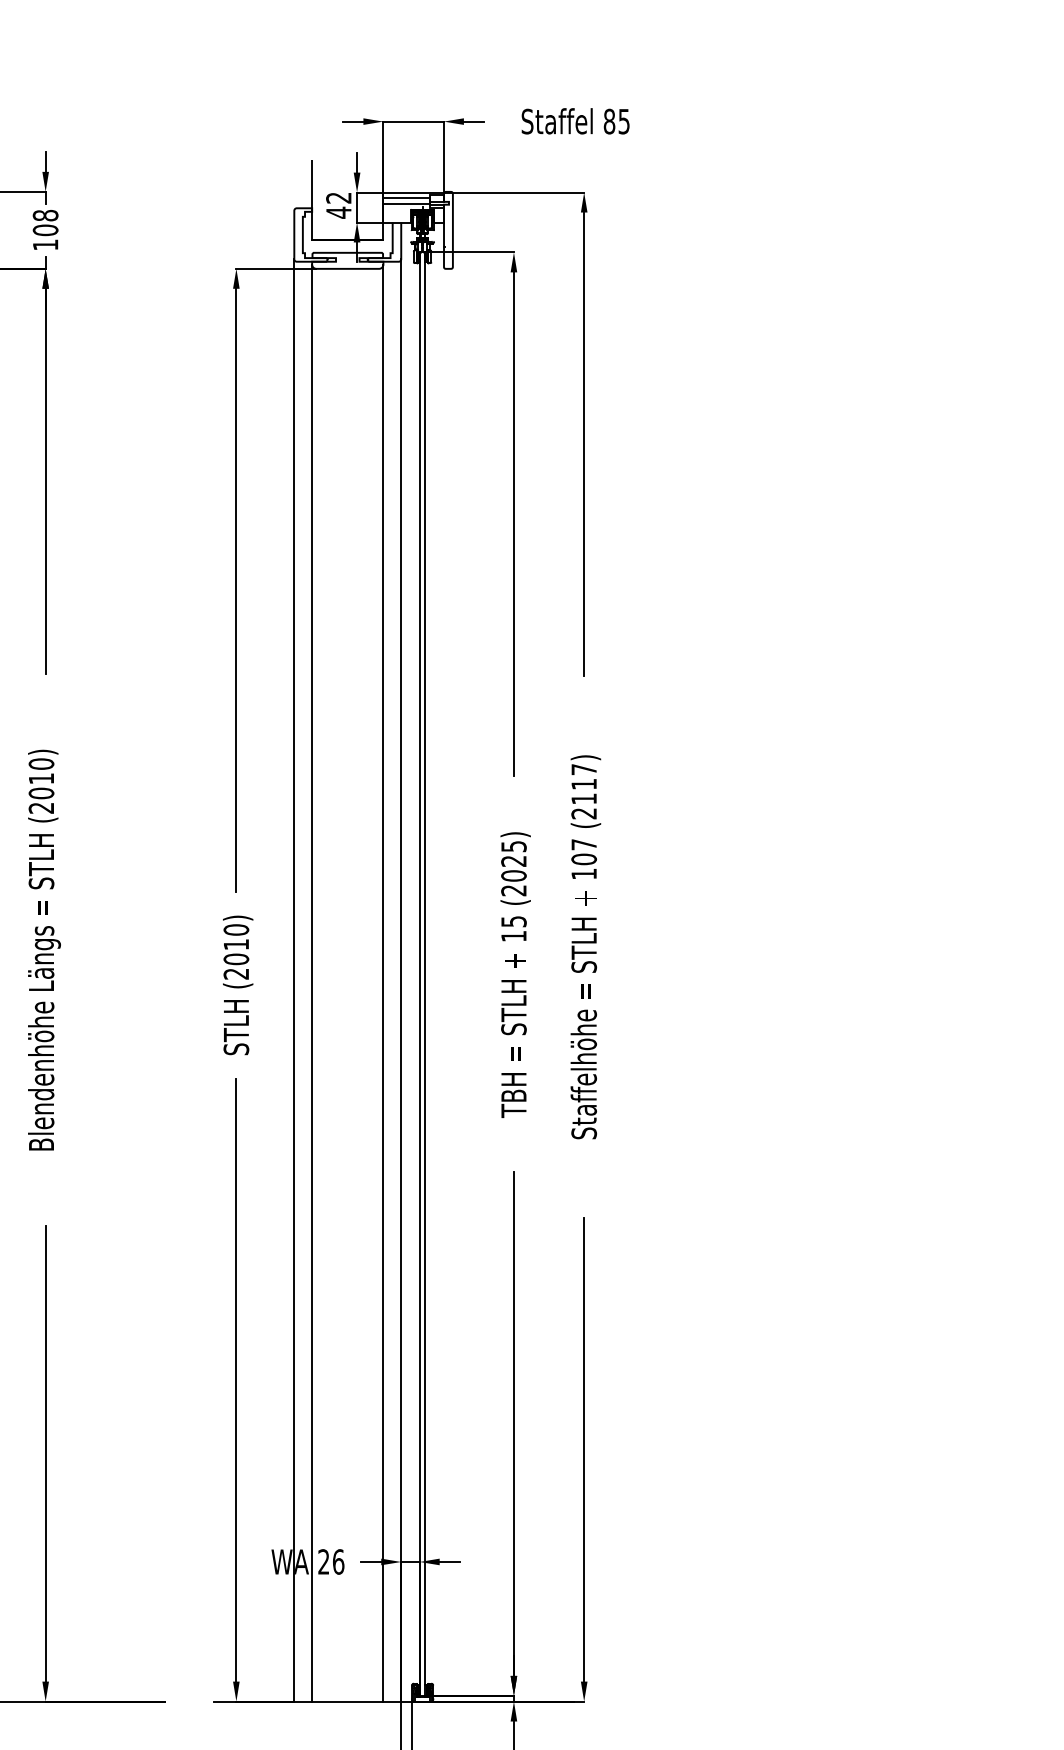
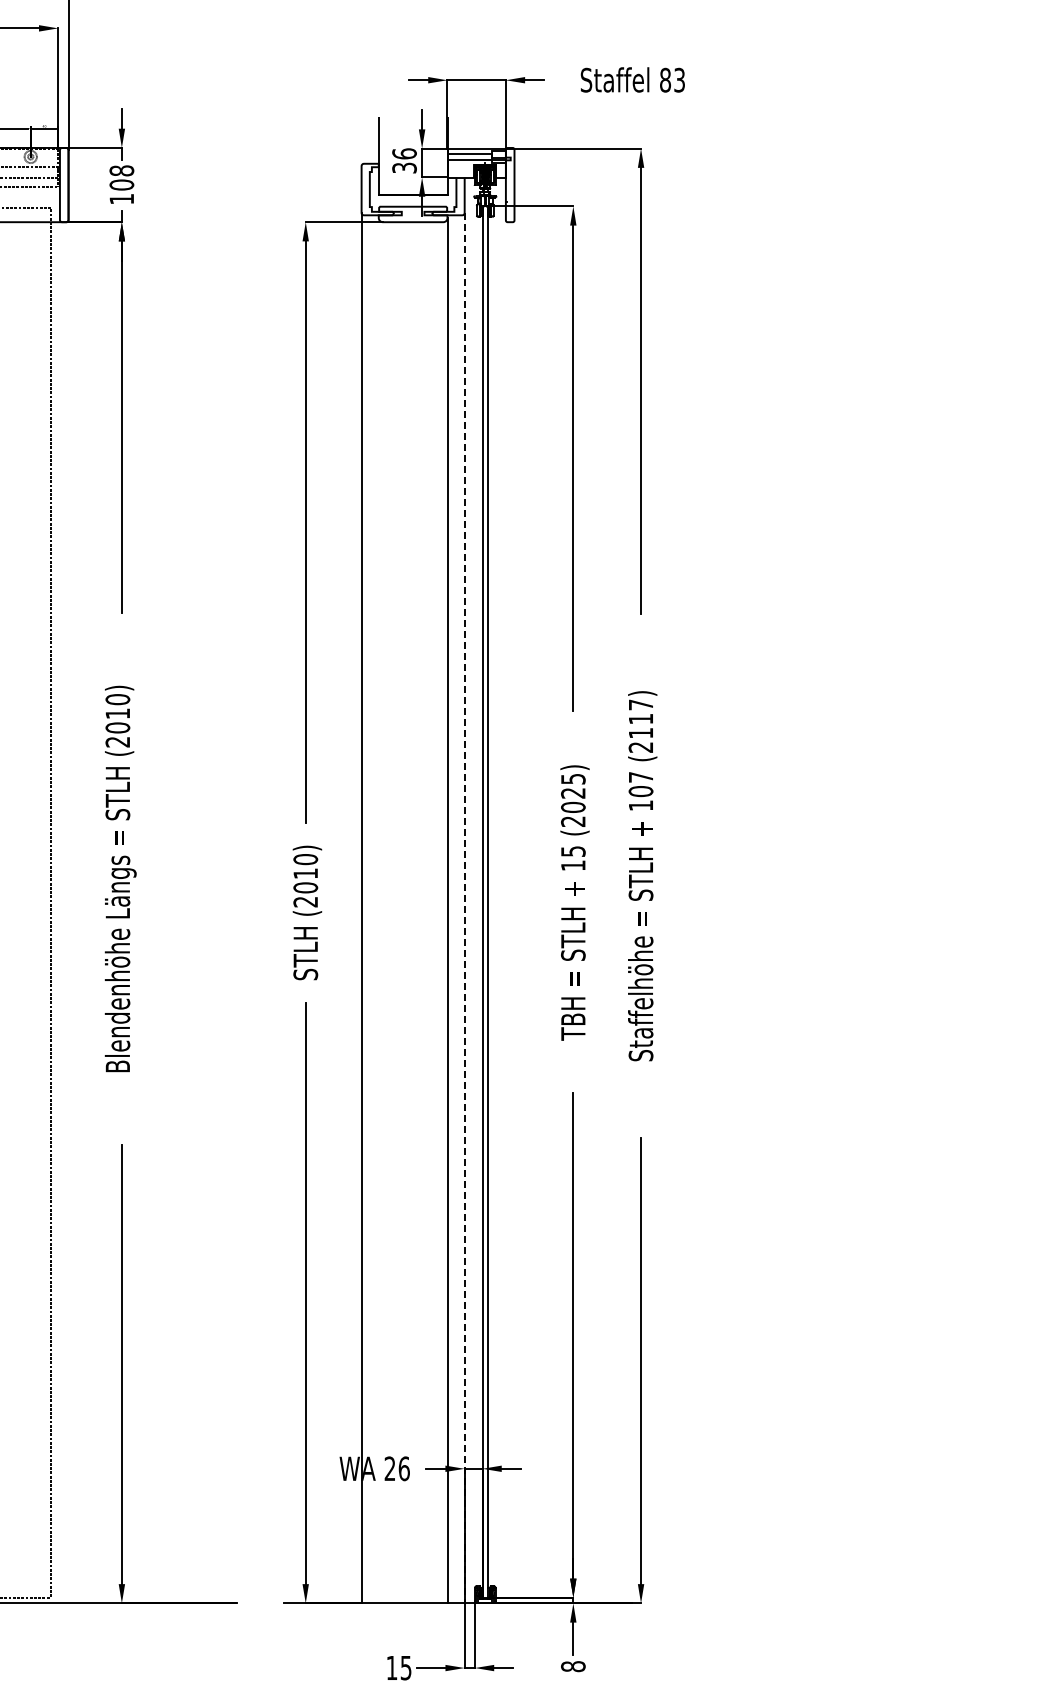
text: (624, 120) -> (679, 79), 85 -> 83
text: (338, 204) -> (404, 160), 42 -> 36
line: (401, 980) -> (464, 908), solid -> dashed
line: (311, 982) -> (378, 910), removed

